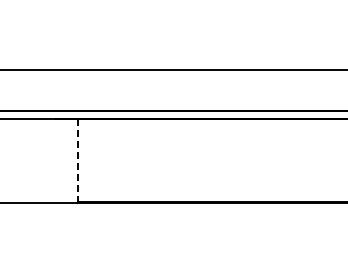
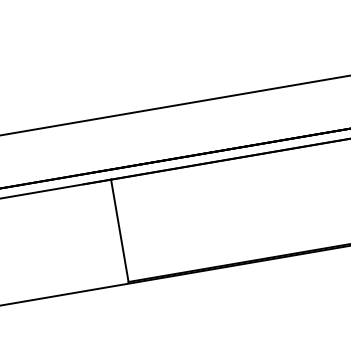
line: (77, 161) -> (119, 231), dashed -> solid

